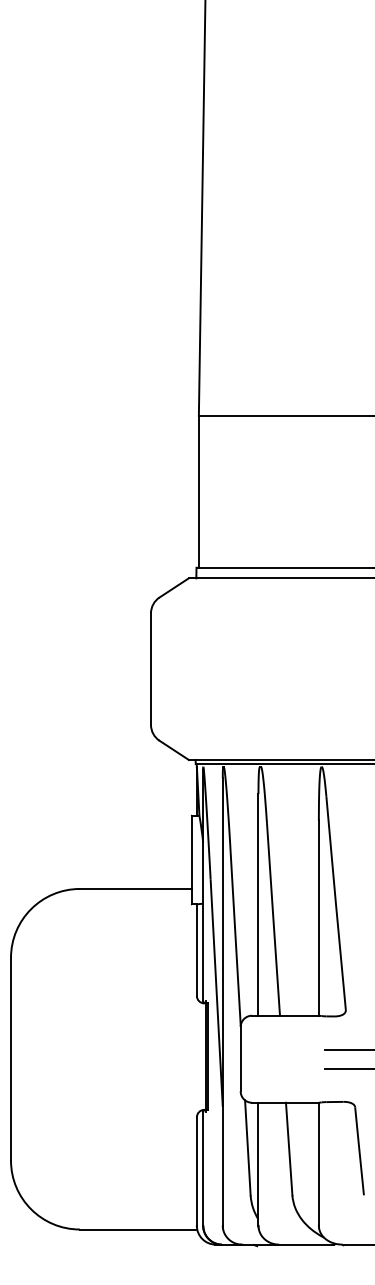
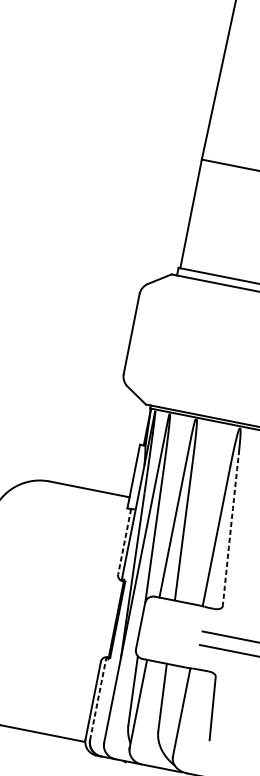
arc: (335, 903) -> (230, 528), solid -> dashed
line: (196, 950) -> (124, 542), solid -> dashed
line: (203, 1169) -> (98, 699), solid -> dashed

